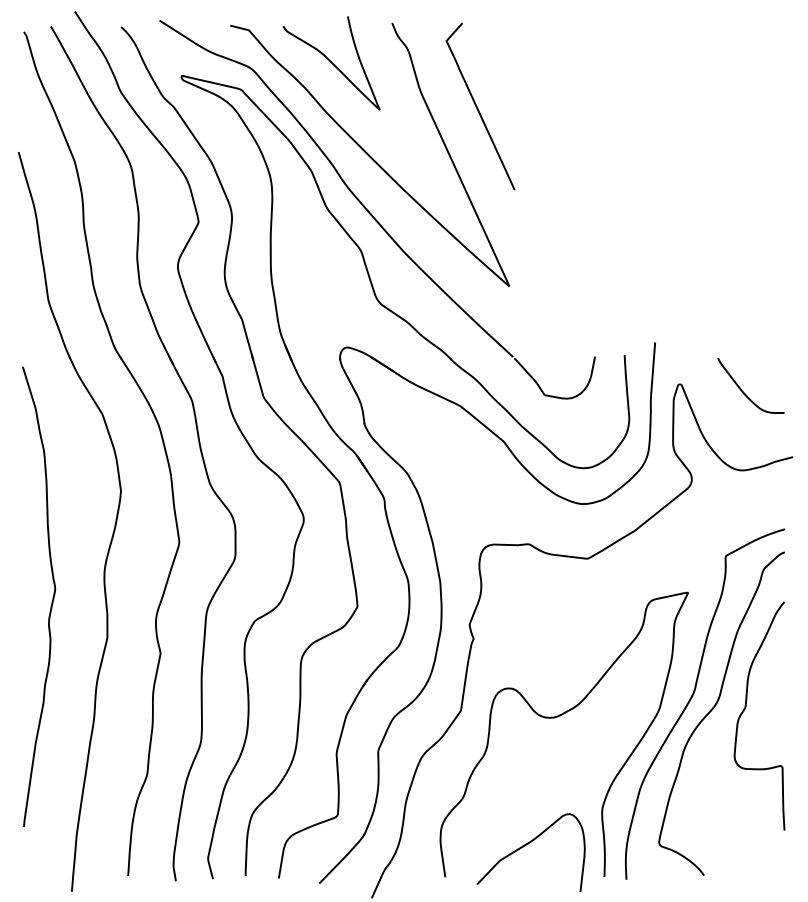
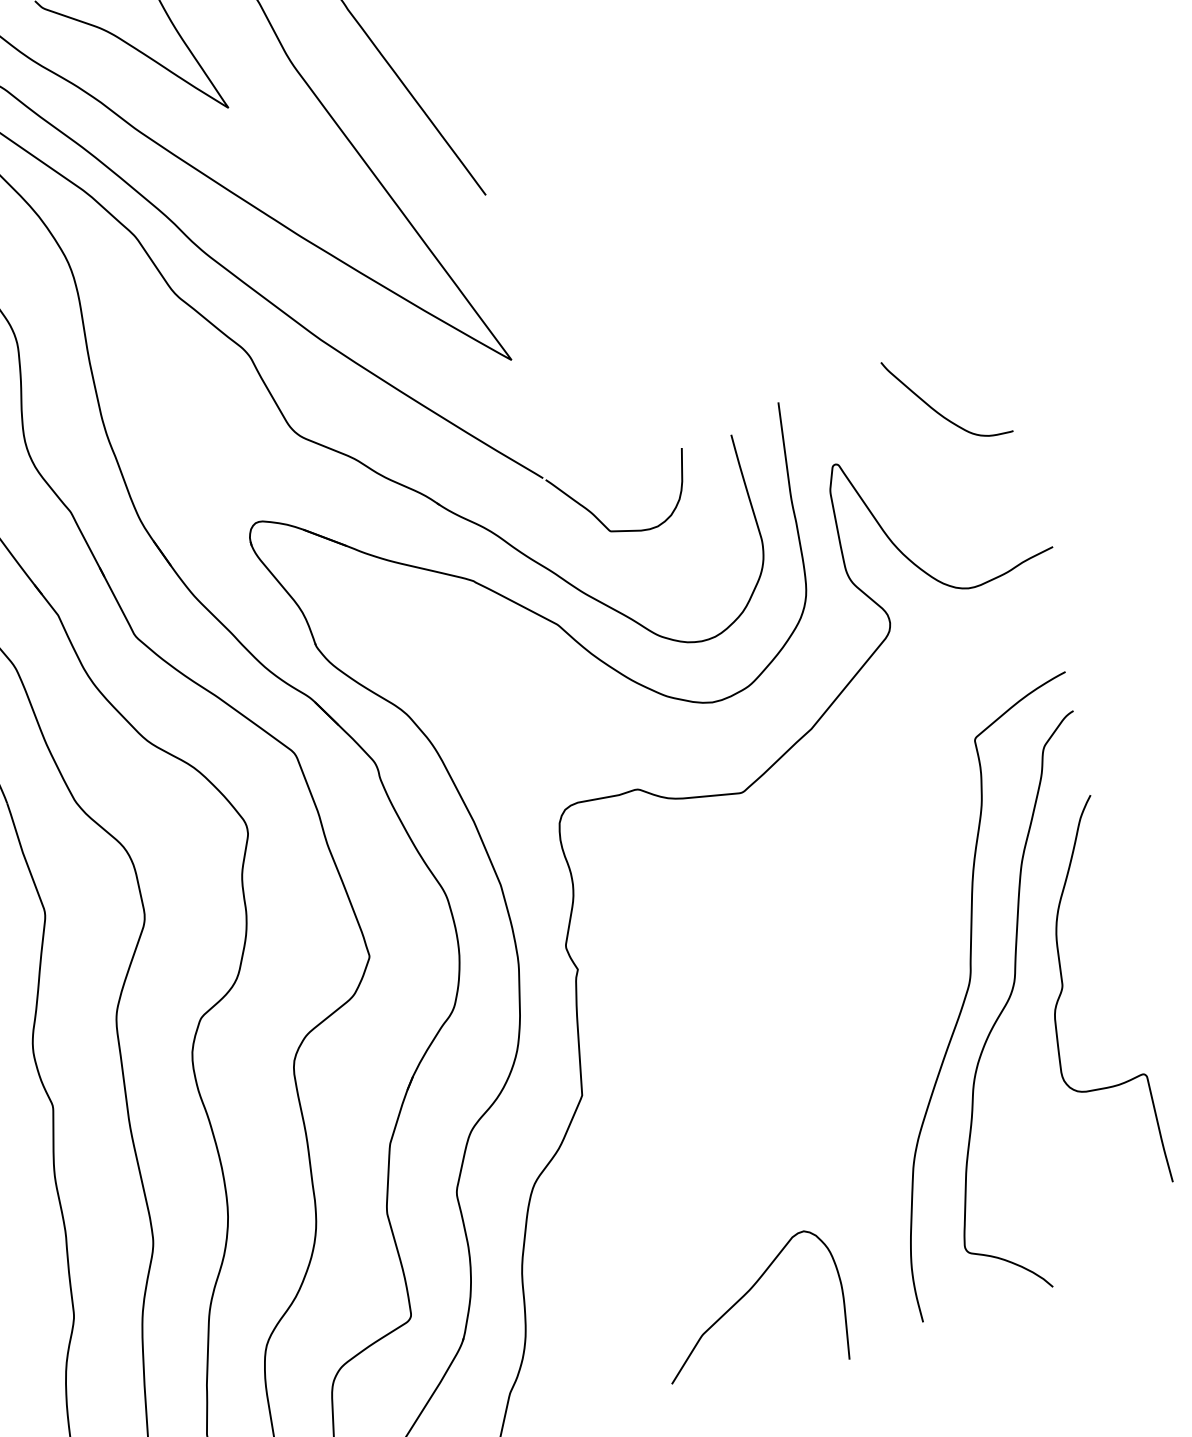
curve: (743, 391) -> (936, 409), moved
curve: (558, 717) -> (749, 1072), removed

